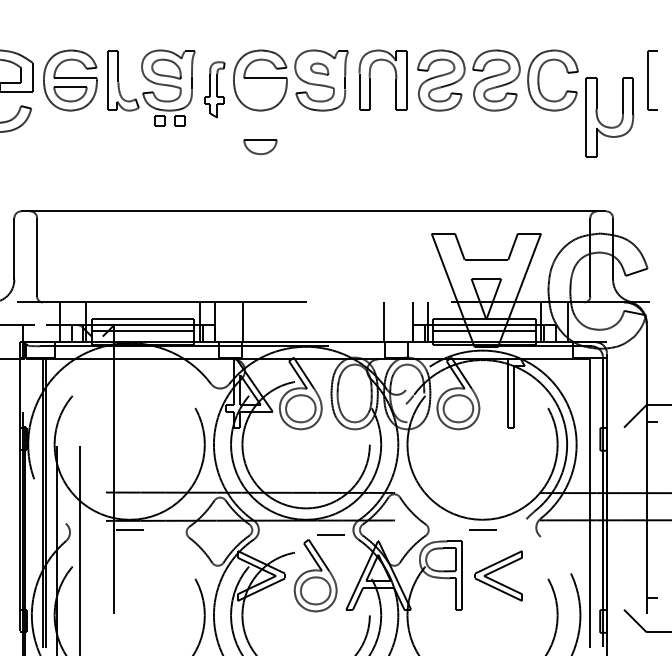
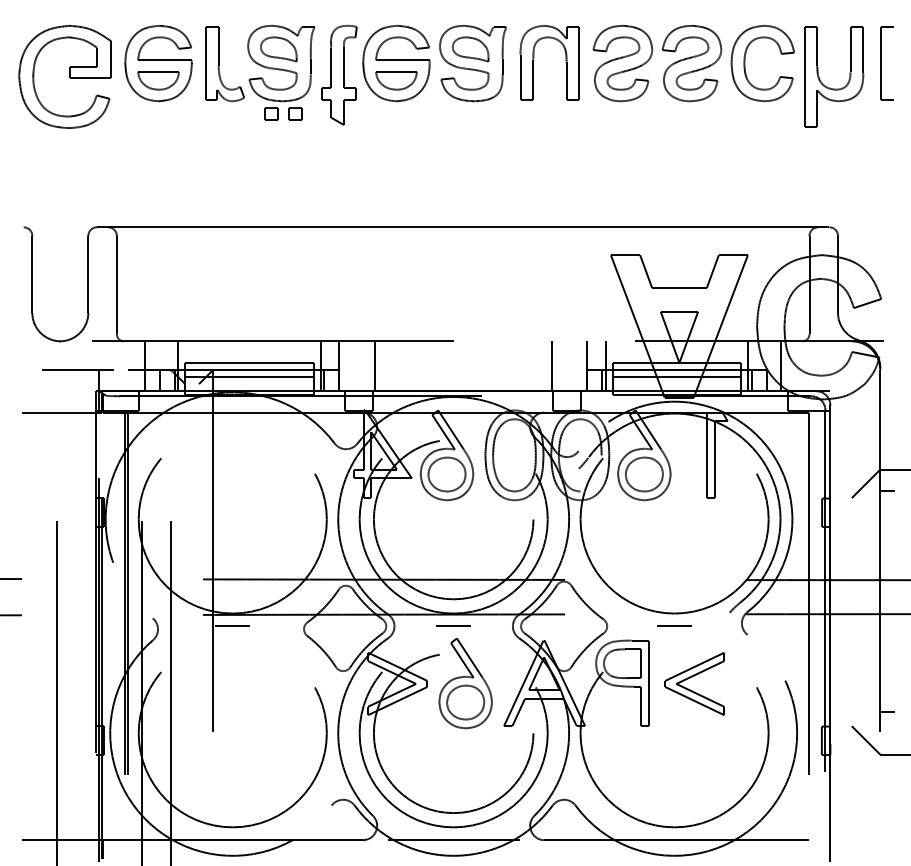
part: (319, 69) -> (470, 49), size x1.67
part: (214, 89) -> (339, 74), size x1.43
part: (607, 126) -> (830, 87), moved
part: (260, 146) -> (396, 80), moved
line: (330, 534) -> (453, 625), moved

